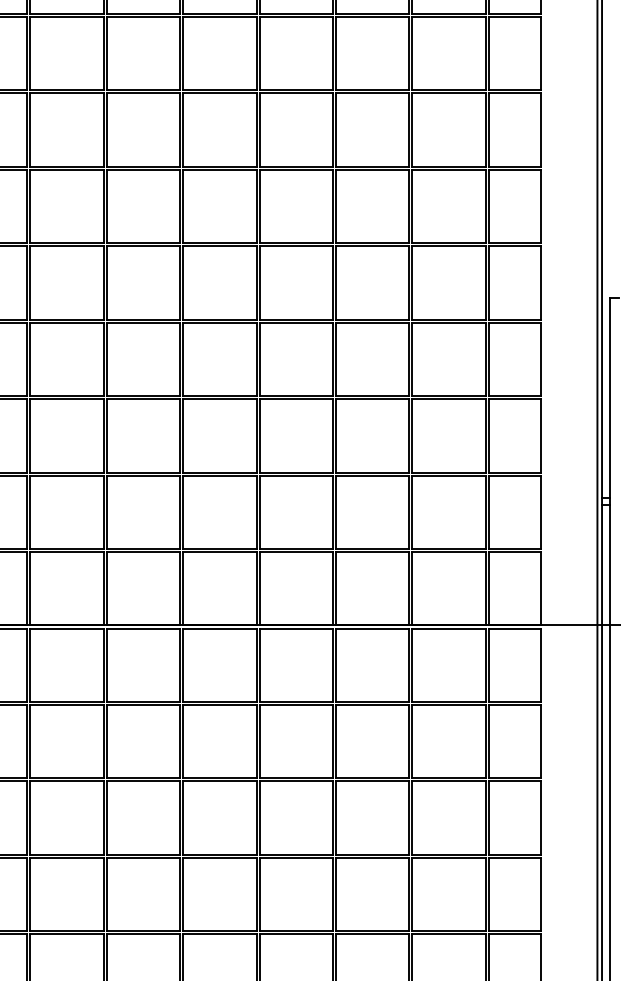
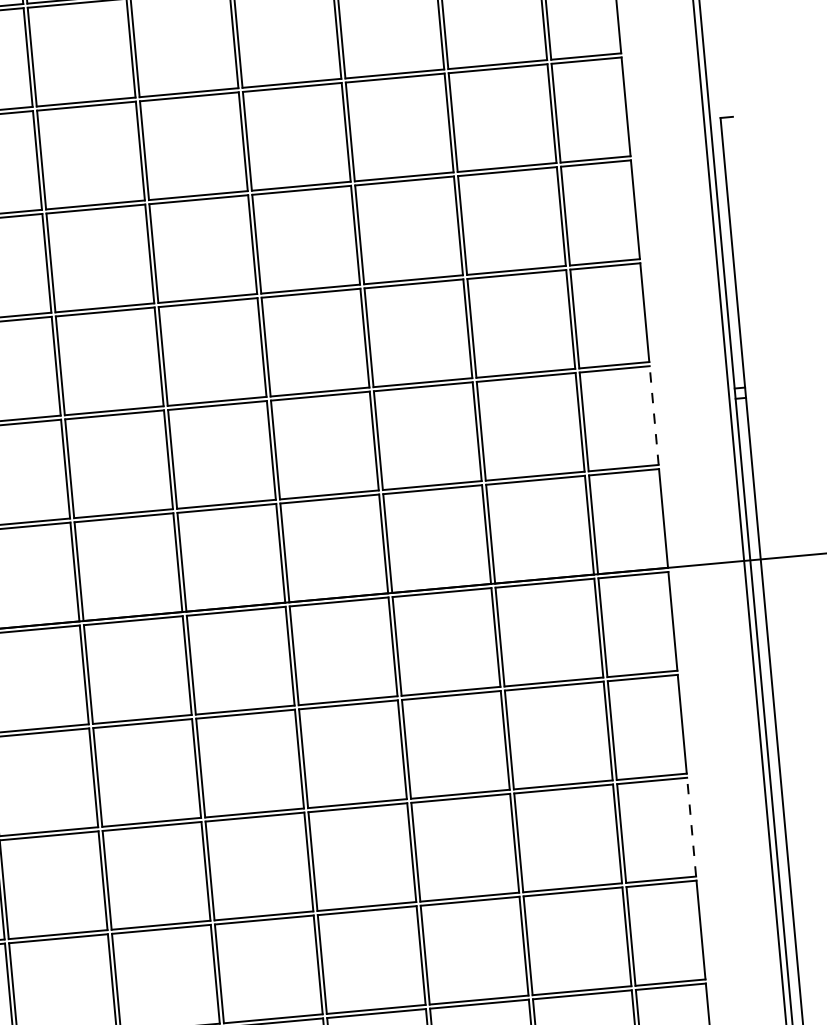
line: (540, 512) -> (653, 415), solid -> dashed
line: (540, 818) -> (691, 827), solid -> dashed

